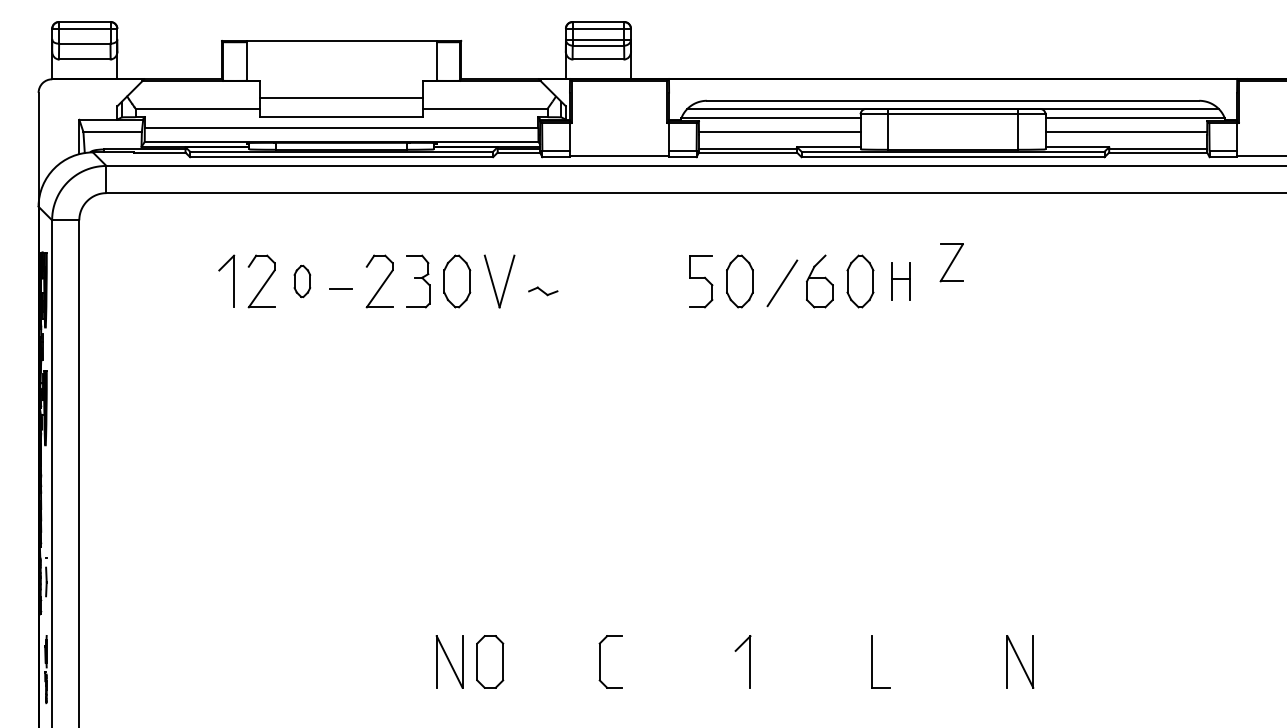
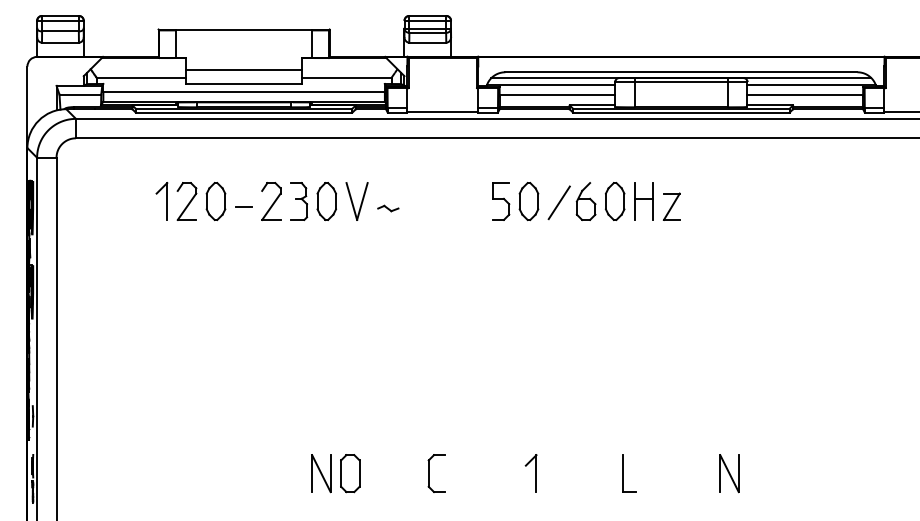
part: (951, 262) -> (671, 206), moved
part: (302, 281) -> (216, 201), size x1.67
part: (900, 281) -> (643, 201), size x1.43

